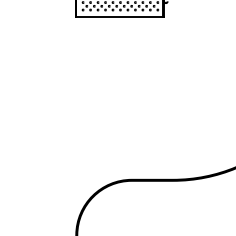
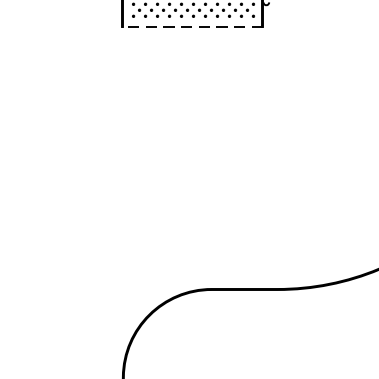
line: (120, 16) -> (193, 26), solid -> dashed

